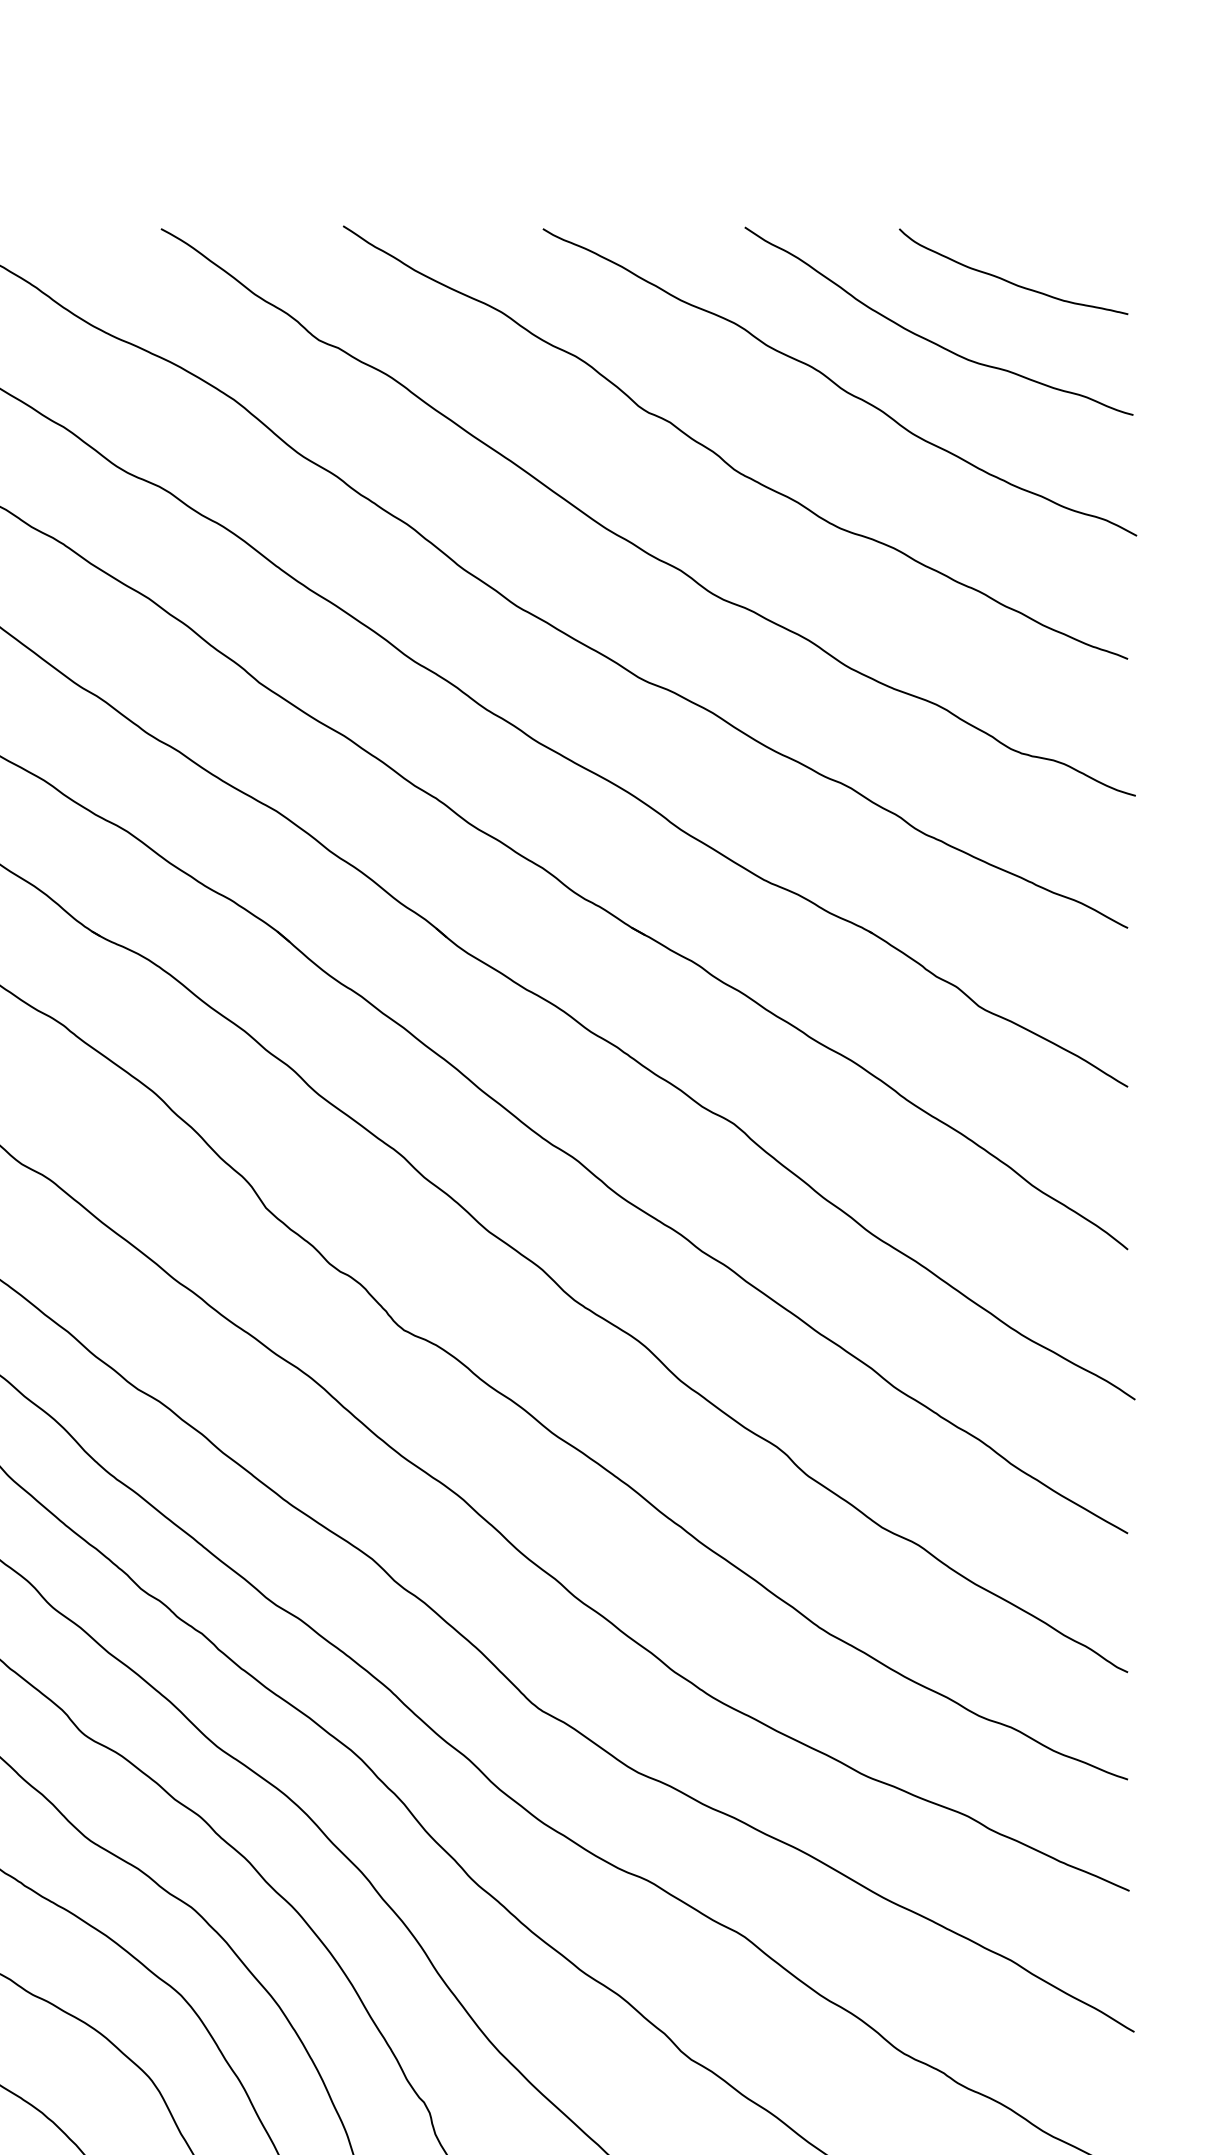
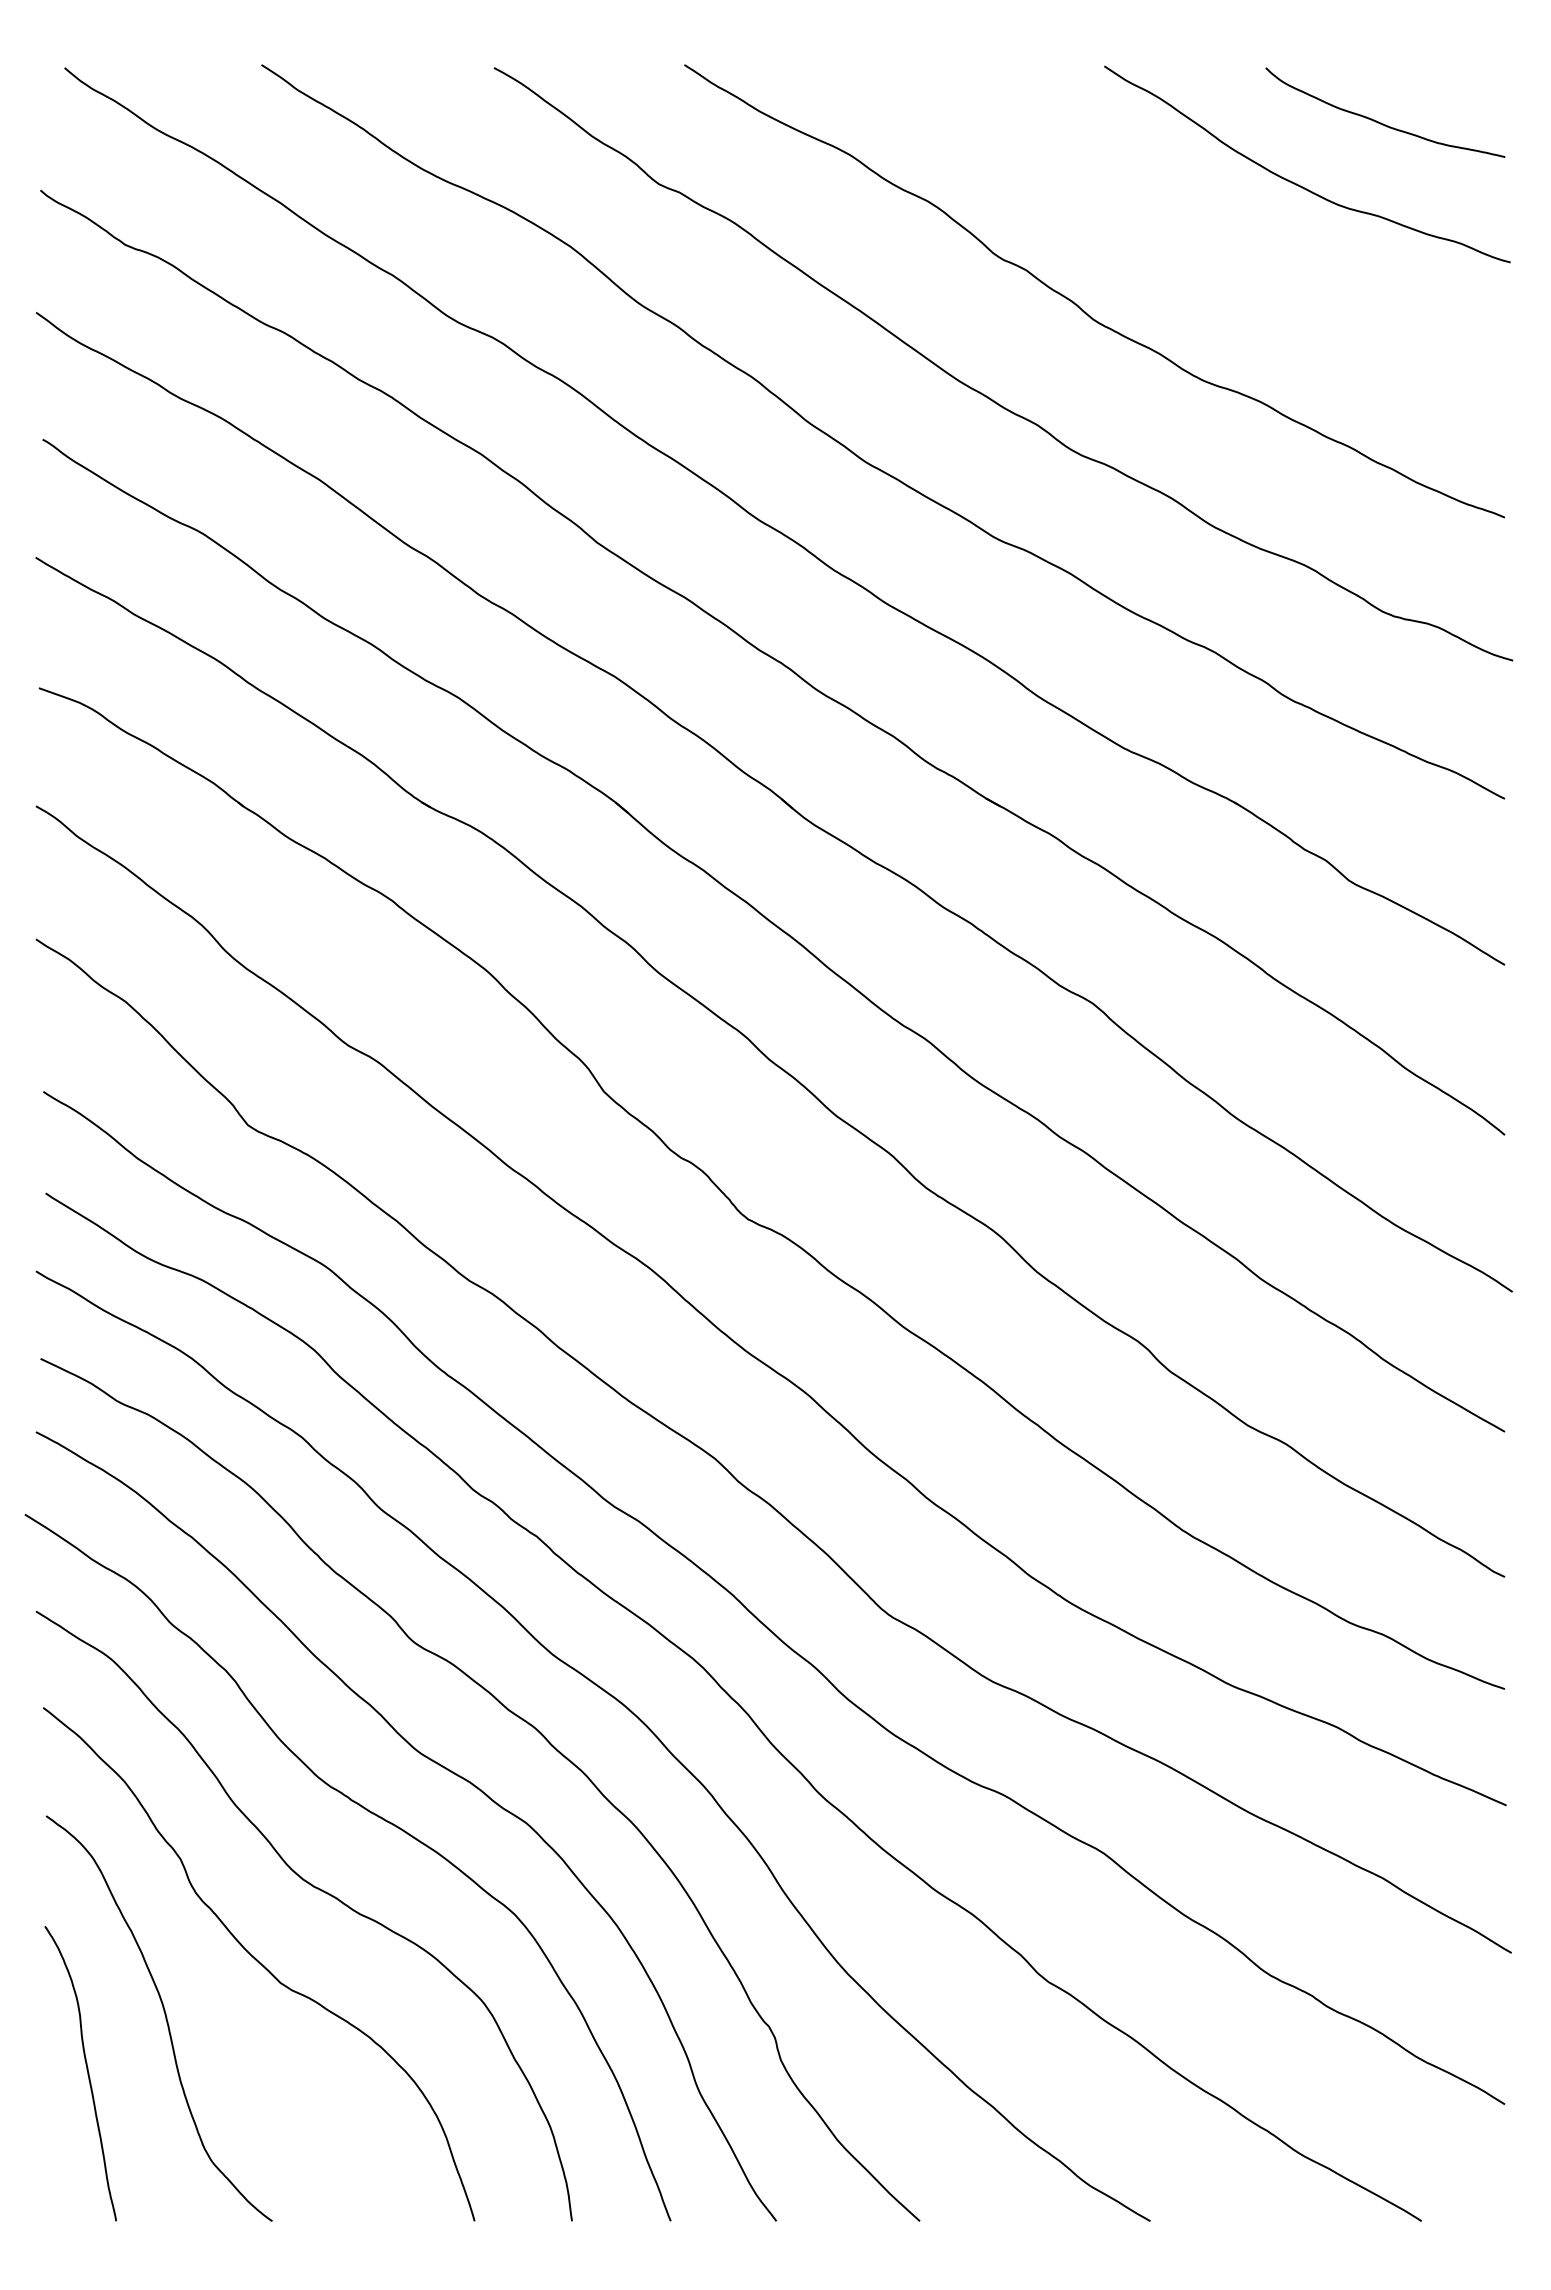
curve: (837, 384) -> (1201, 230), removed

